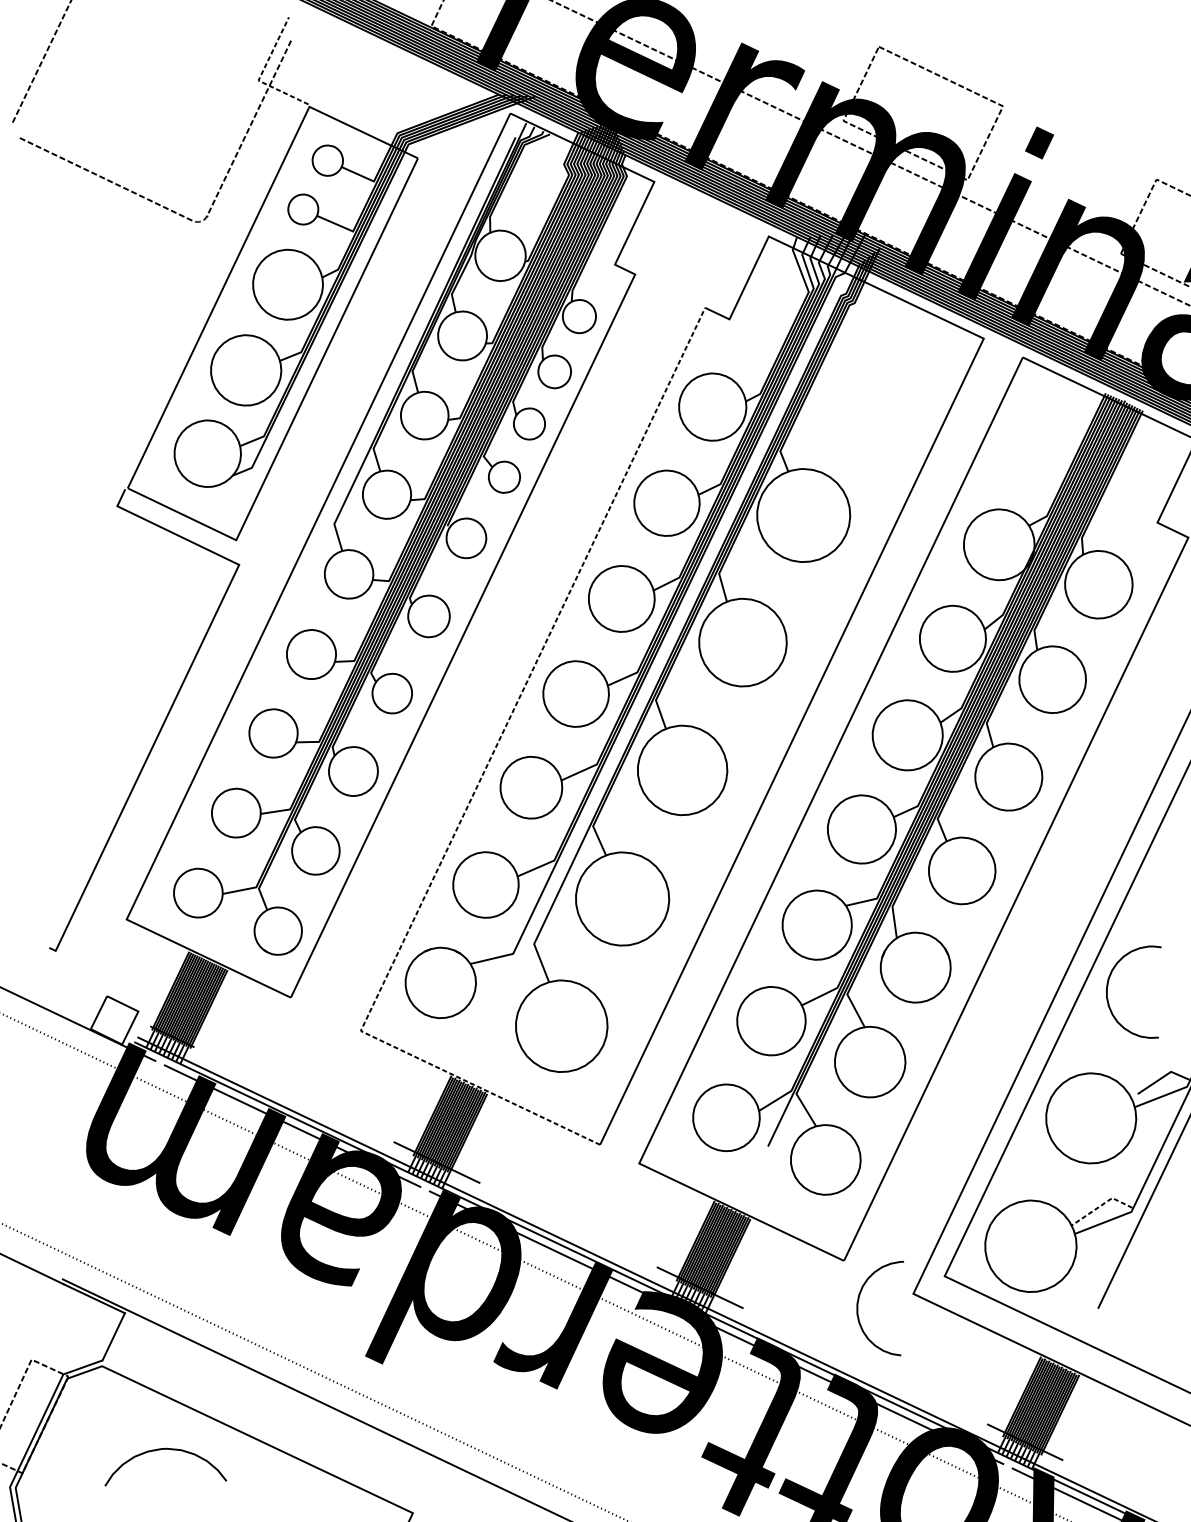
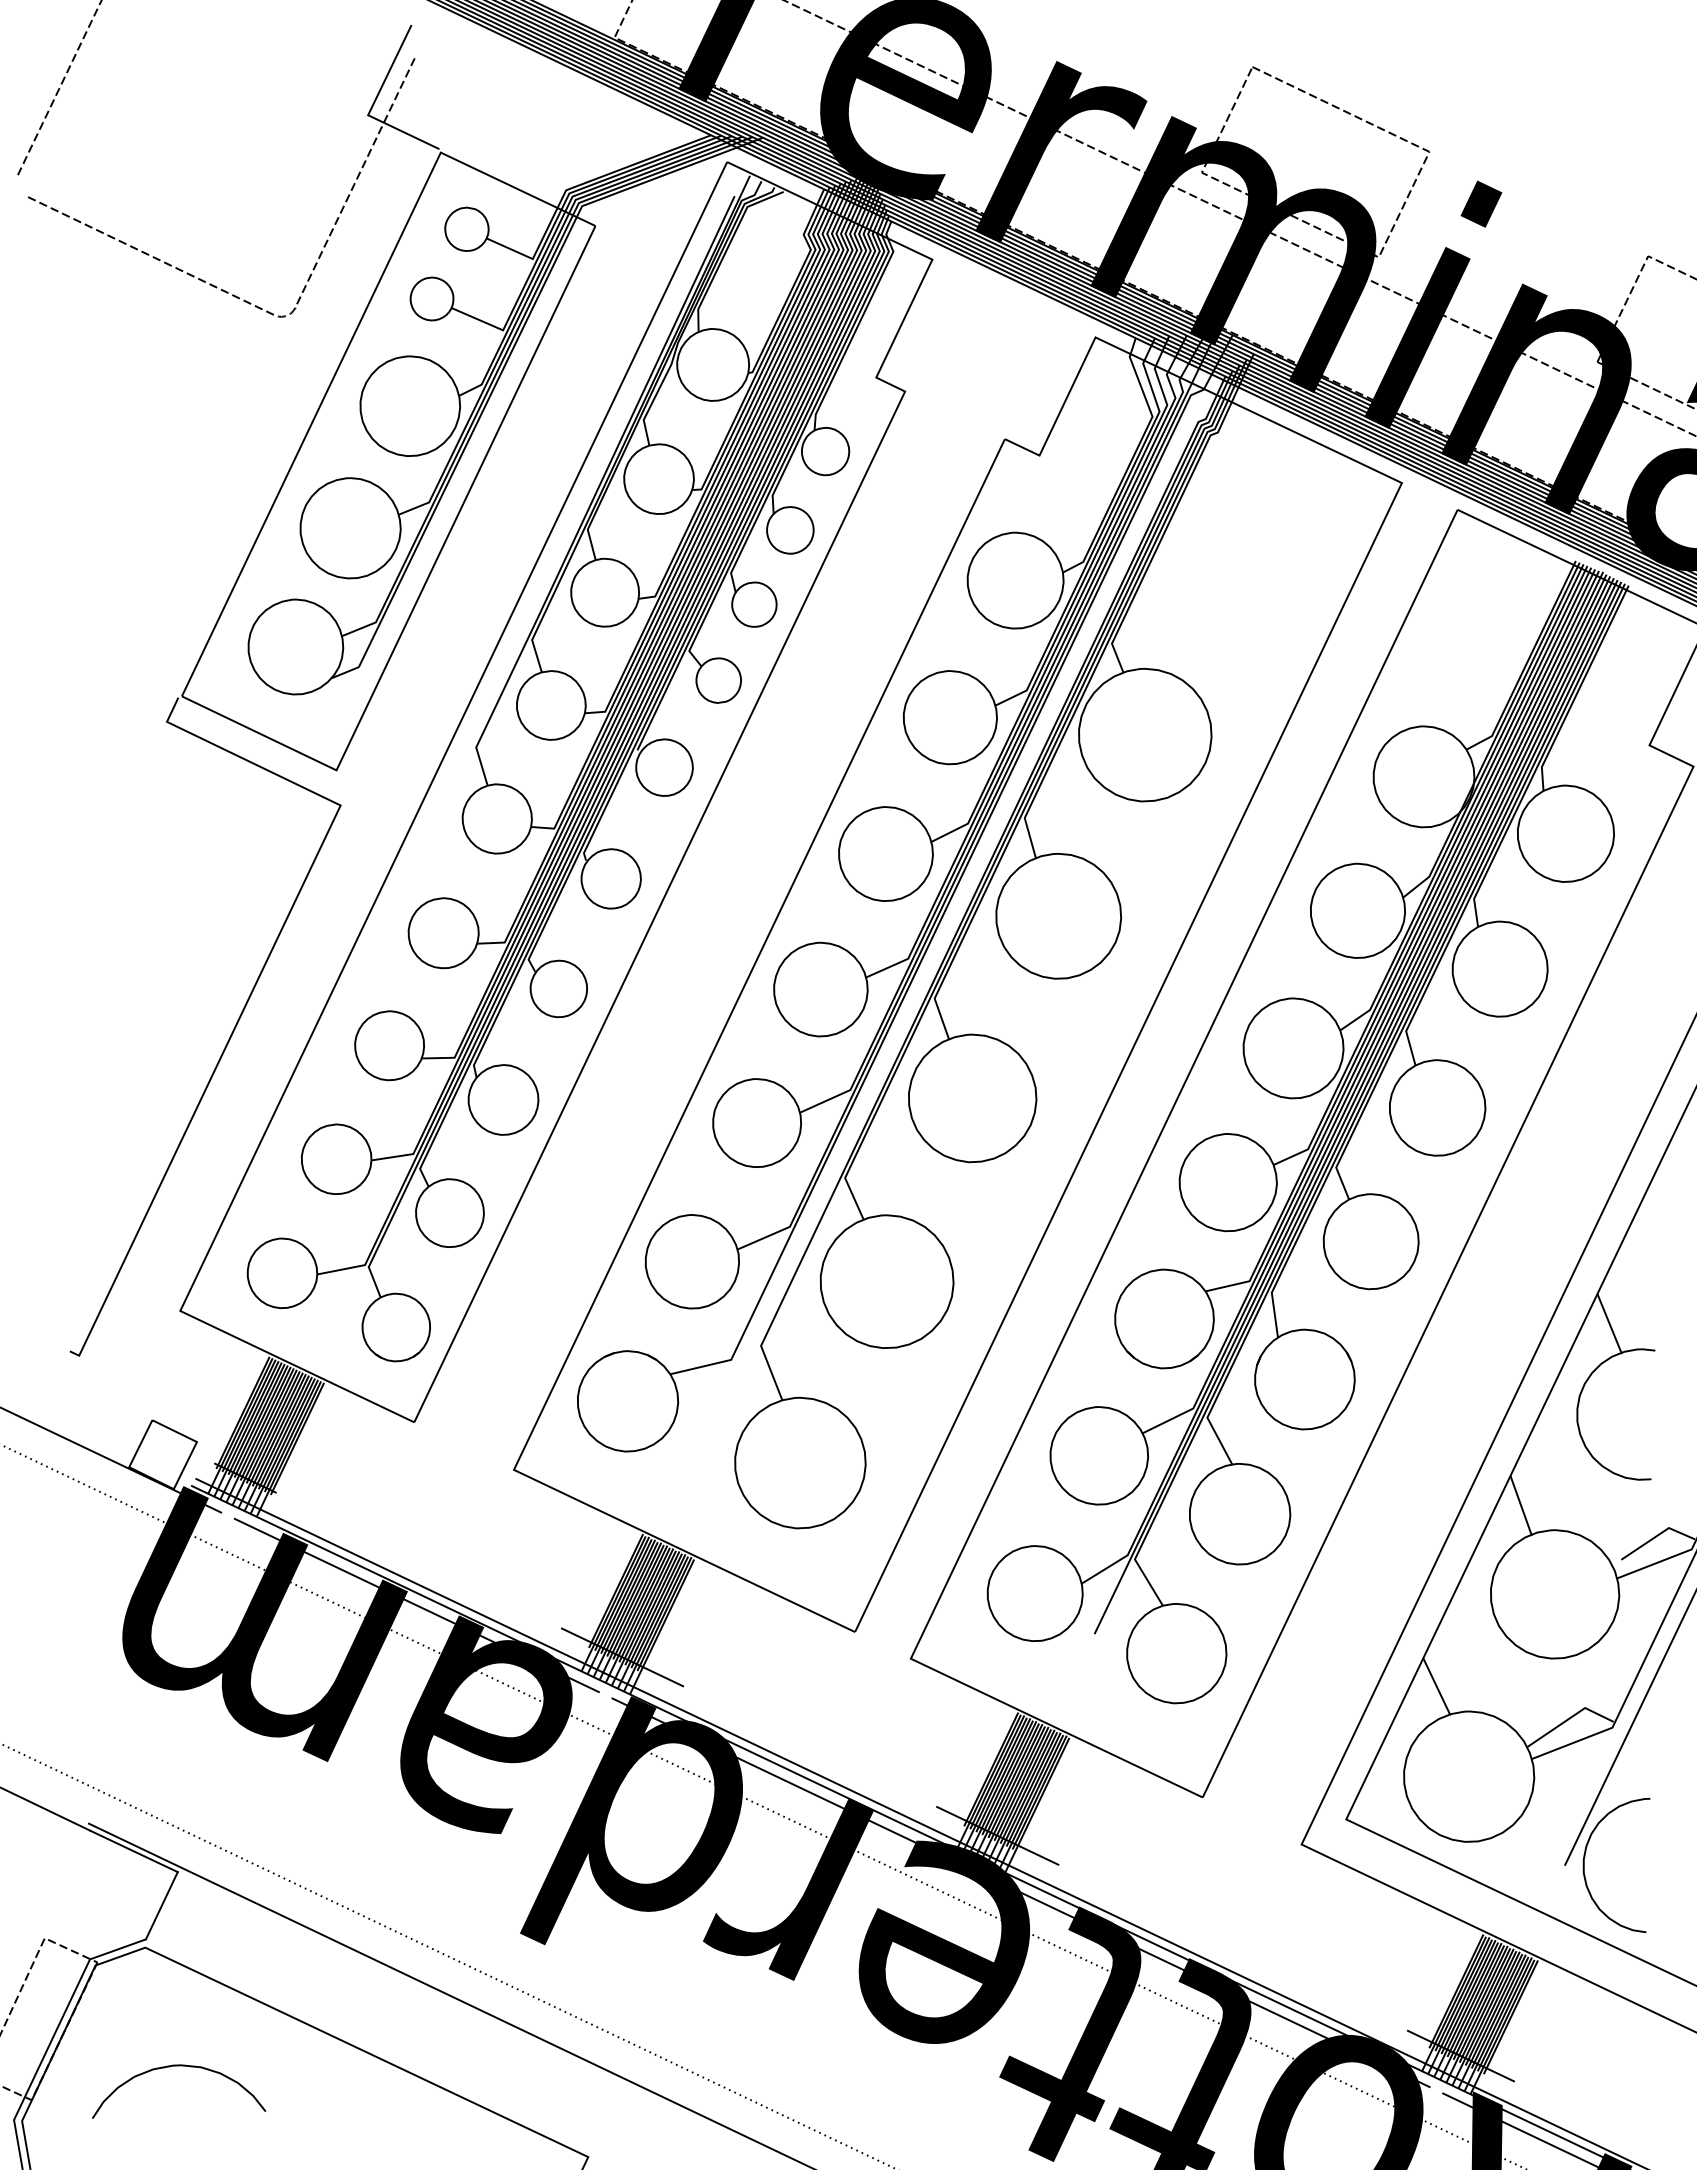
line: (261, 73) -> (372, 105), dashed -> solid
line: (476, 789) -> (678, 1125), dashed -> solid
line: (1129, 928) -> (1609, 1323), added
line: (1066, 1056) -> (1520, 1505), added
line: (1008, 1183) -> (1436, 1686), added
line: (1101, 1205) -> (1569, 1718), dashed -> solid
curve: (857, 1308) -> (1584, 1865), moved
curve: (166, 1449) -> (179, 2066), moved

